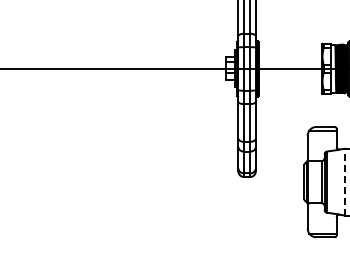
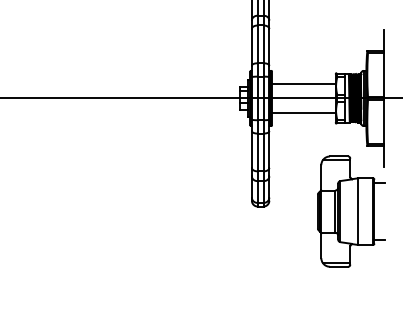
line: (289, 54) -> (303, 83), added
line: (289, 84) -> (303, 113), added
line: (344, 182) -> (358, 211), dashed -> solid

